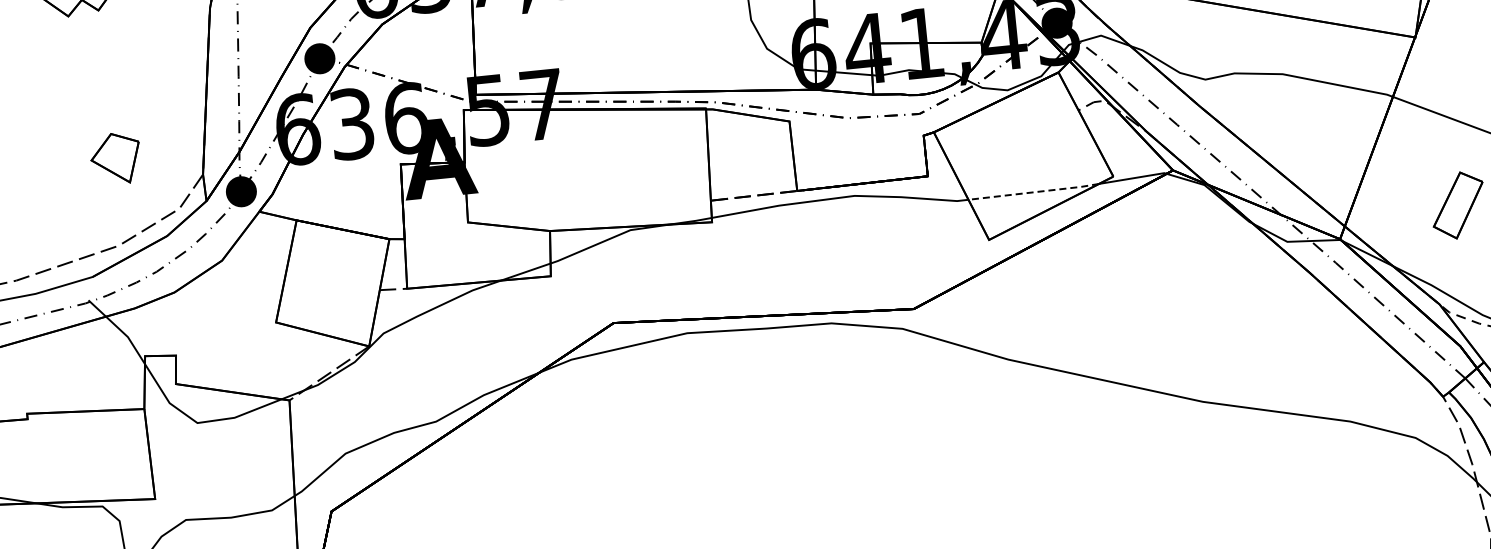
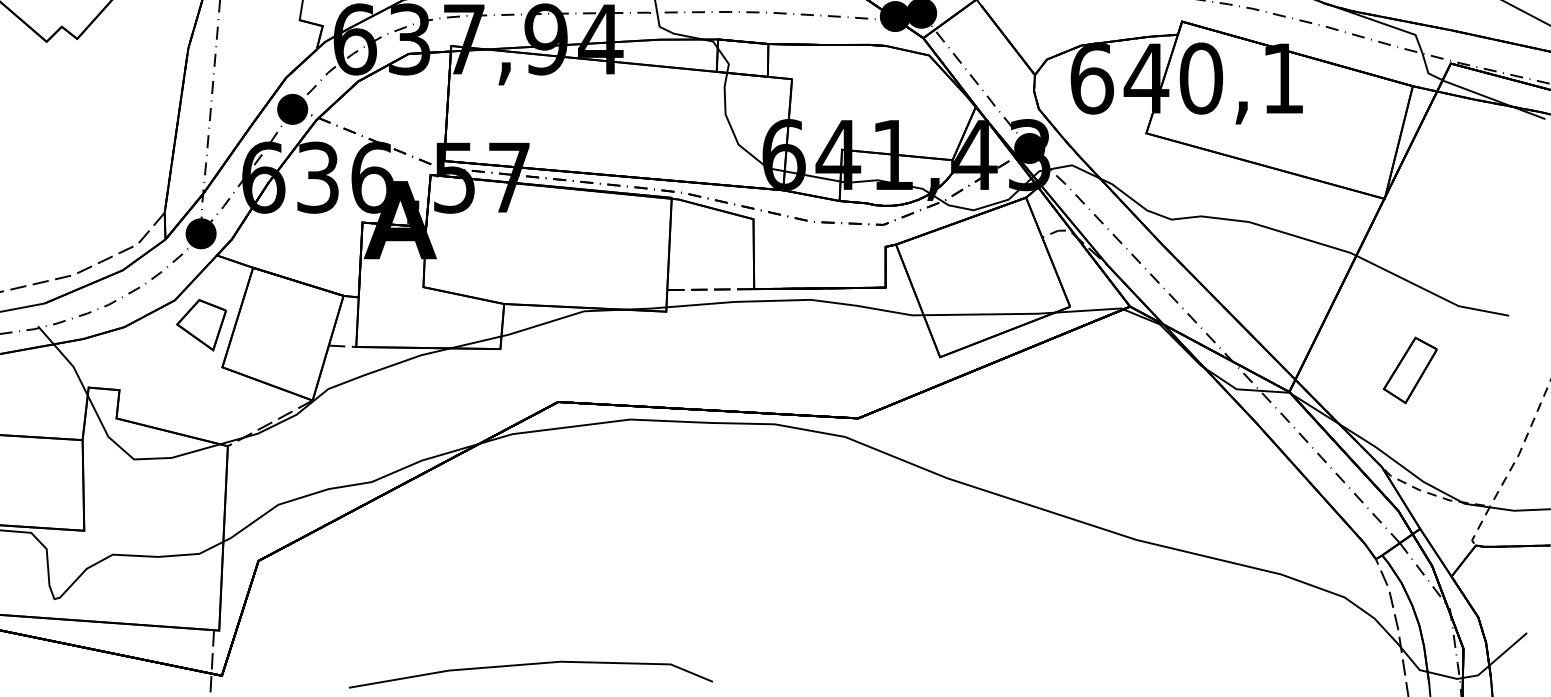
part: (115, 159) -> (201, 325), moved
line: (1033, 192) -> (989, 314), dashed -> solid

